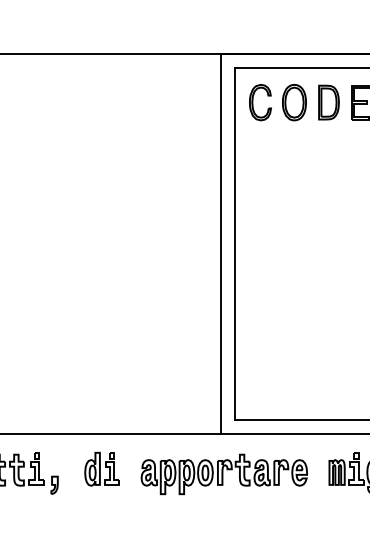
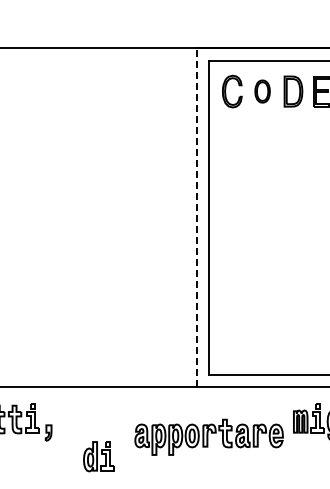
part: (294, 102) -> (262, 91), size x0.7
line: (220, 243) -> (196, 217), solid -> dashed
part: (101, 469) -> (98, 456), moved
part: (223, 473) -> (208, 436), moved

